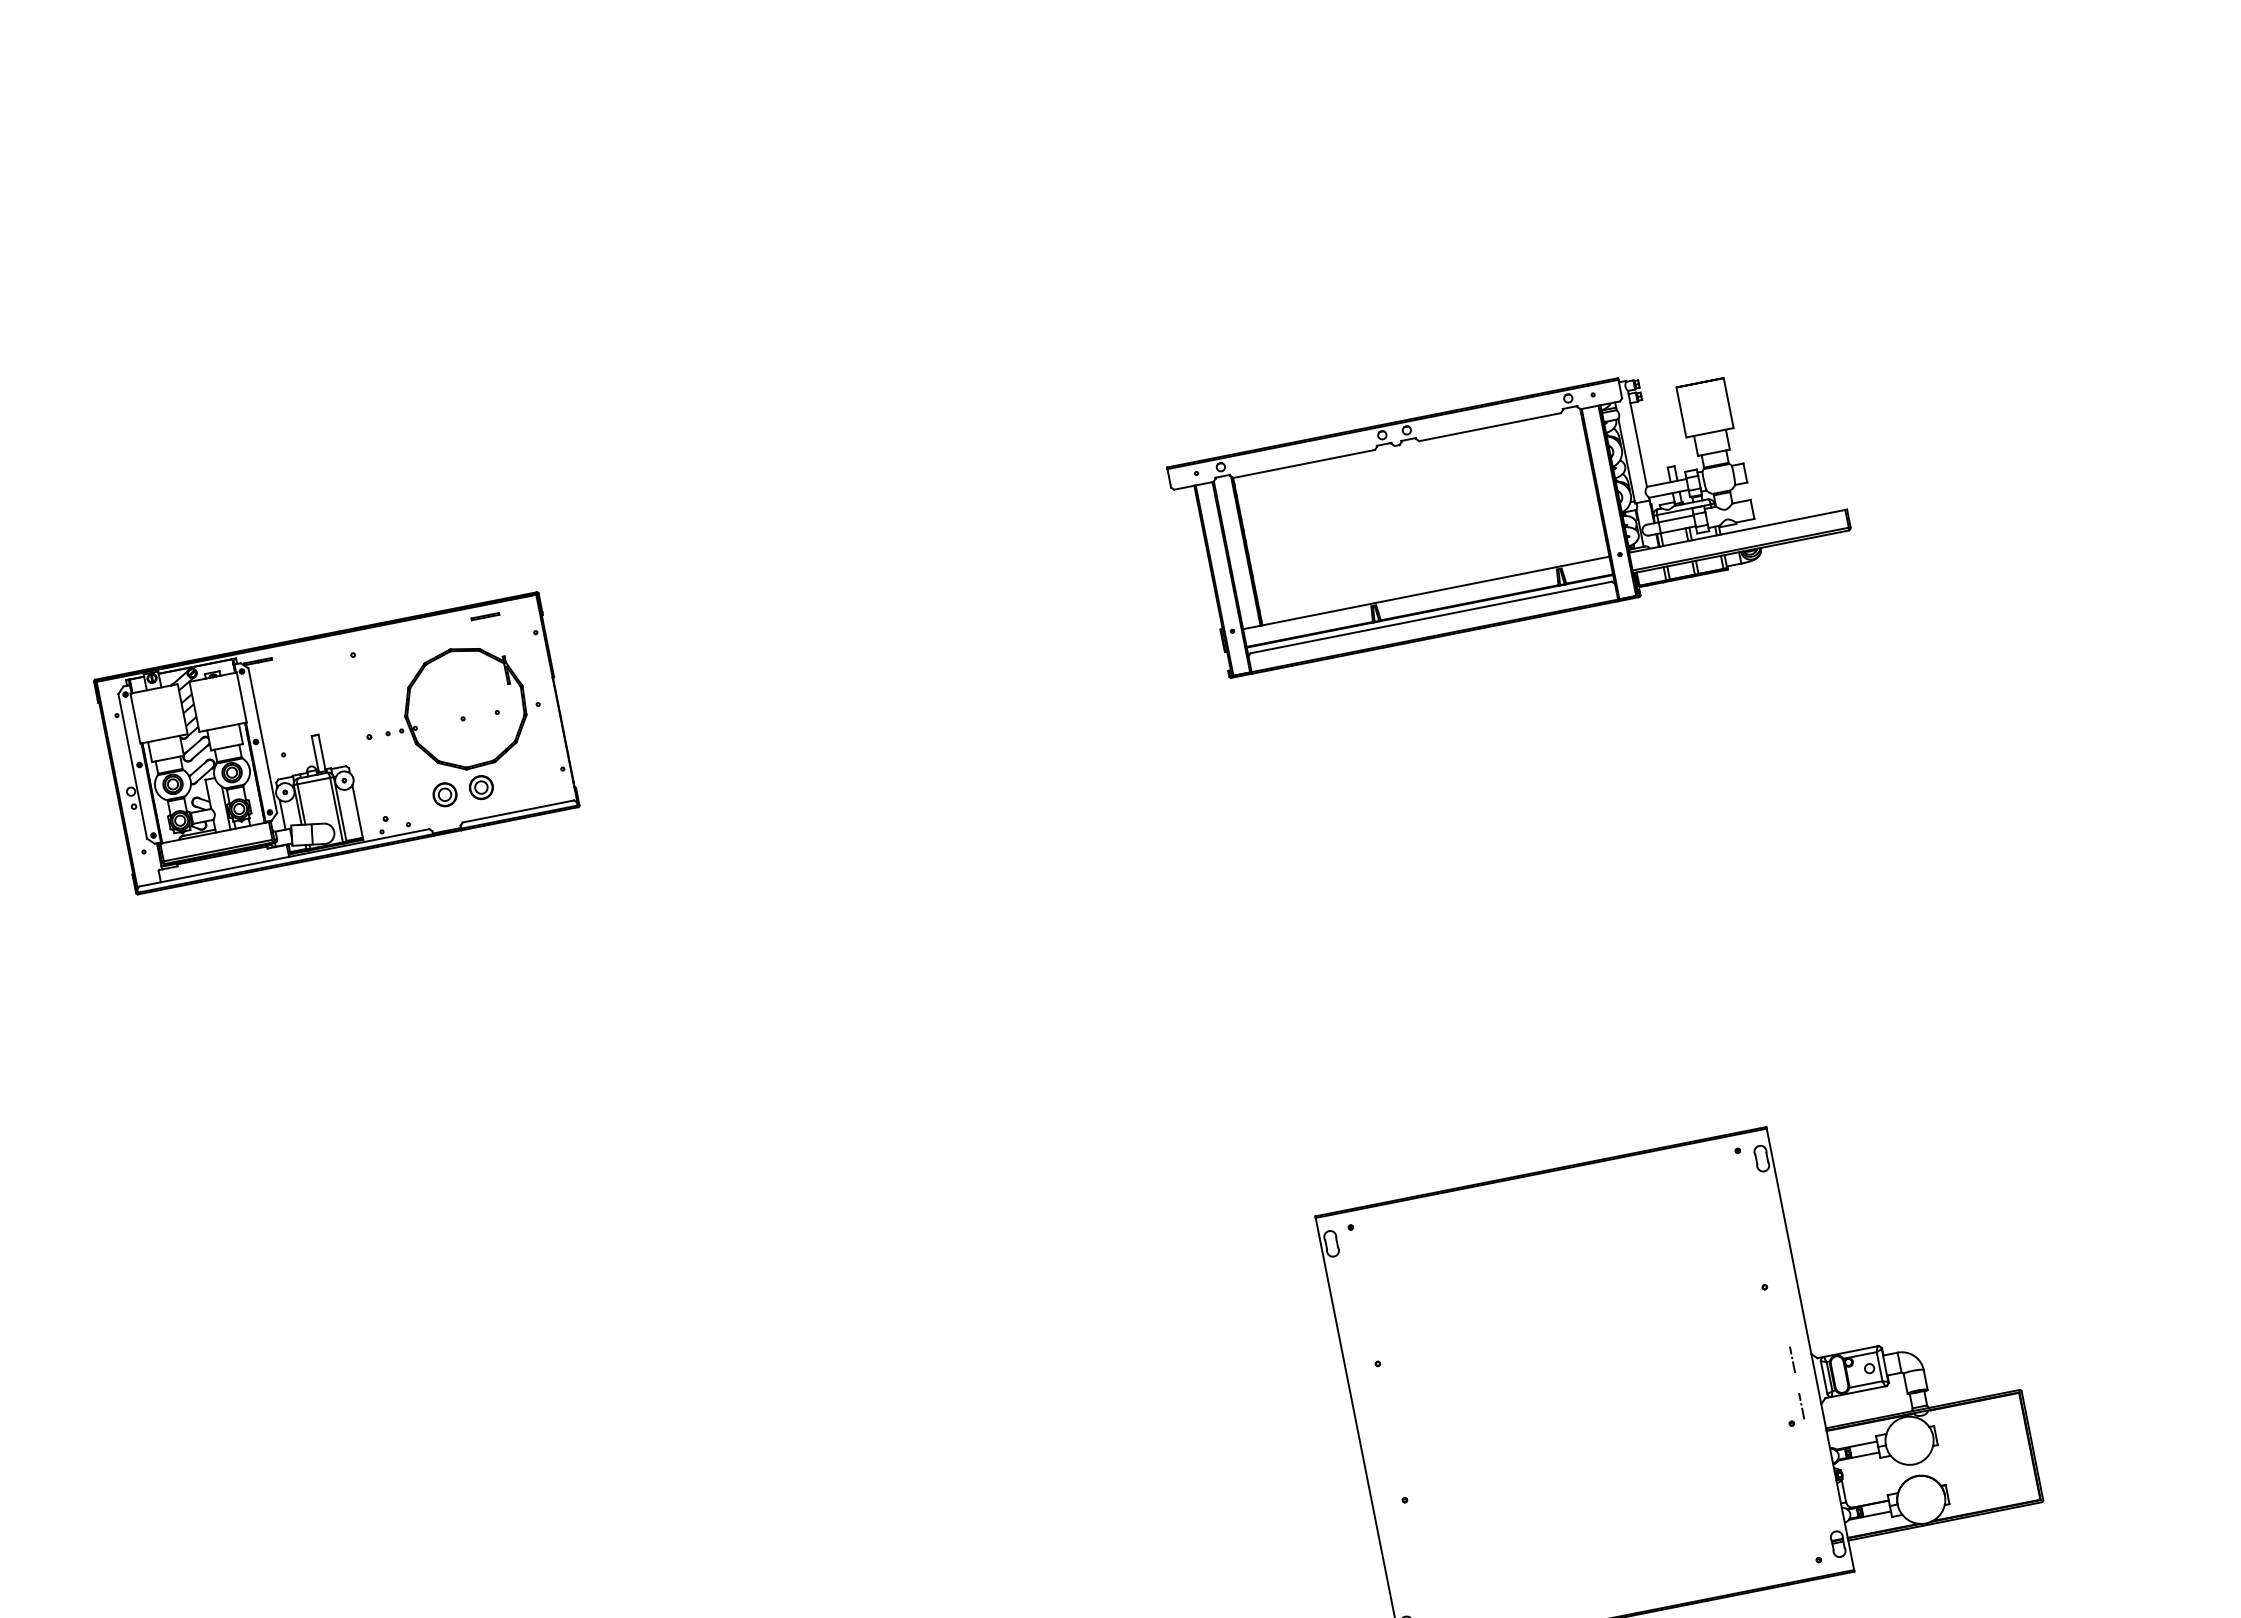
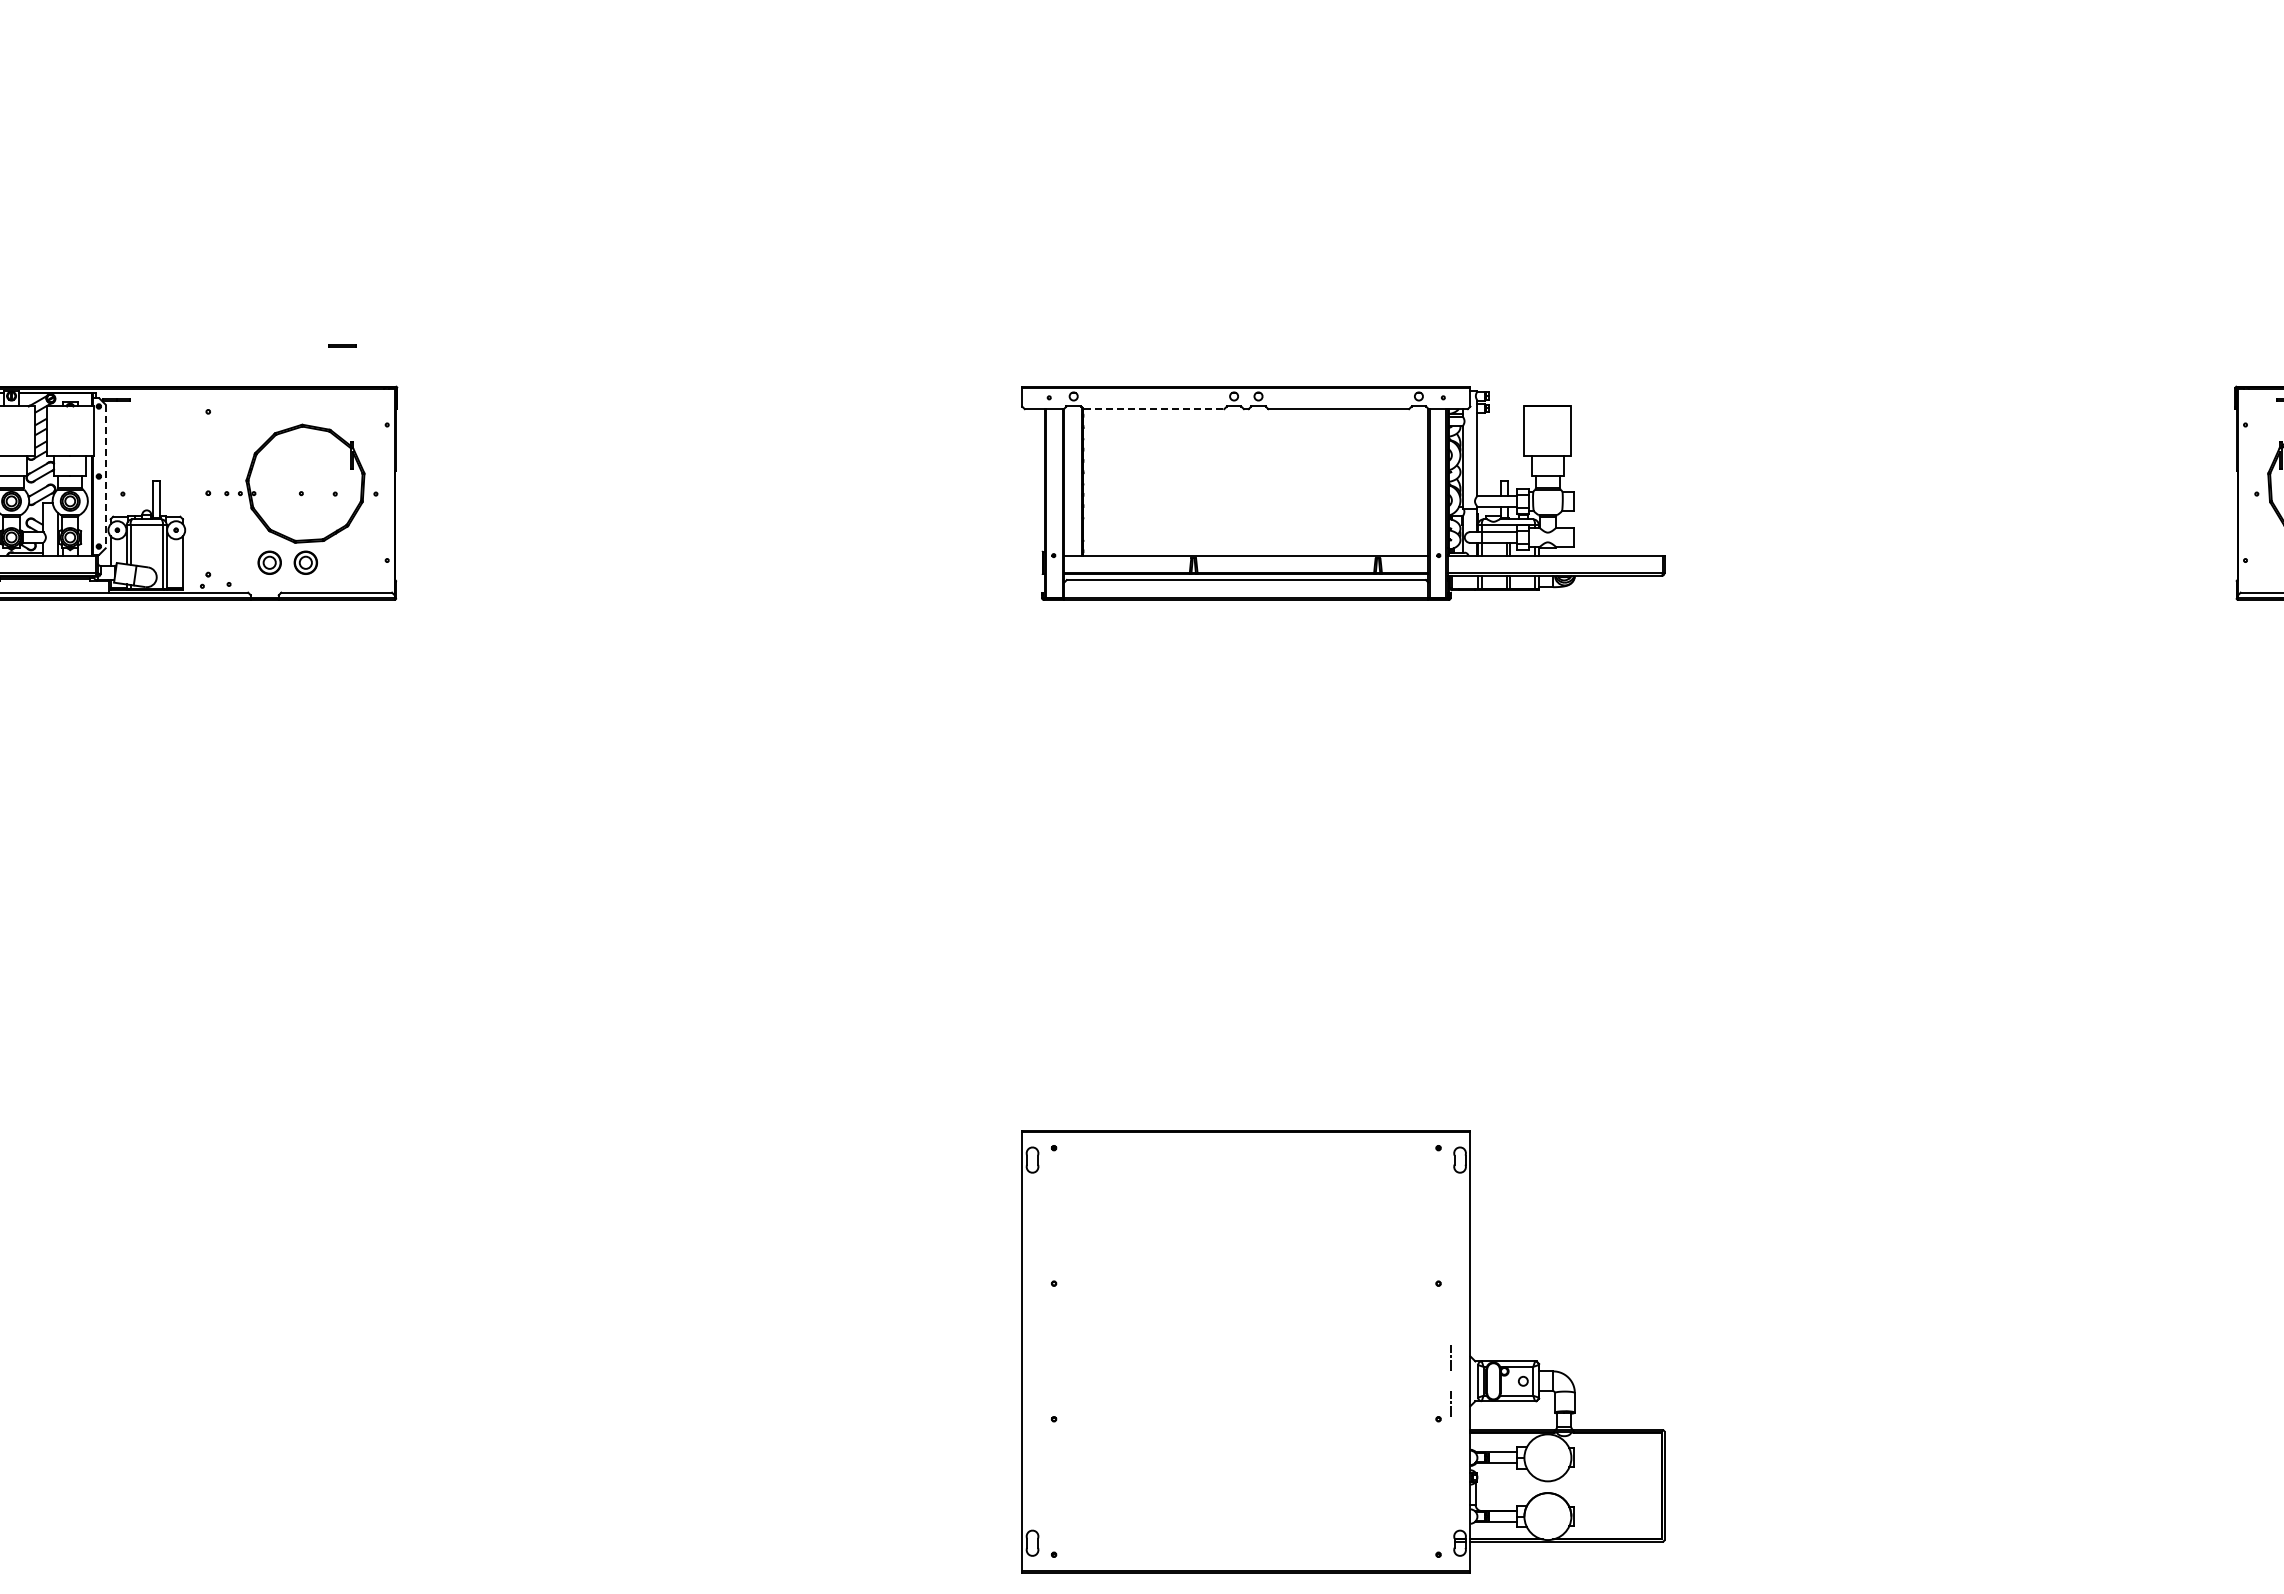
line: (1304, 464) -> (1154, 409), solid -> dashed
line: (485, 615) -> (342, 345), moved
line: (262, 740) -> (105, 476), solid -> dashed

